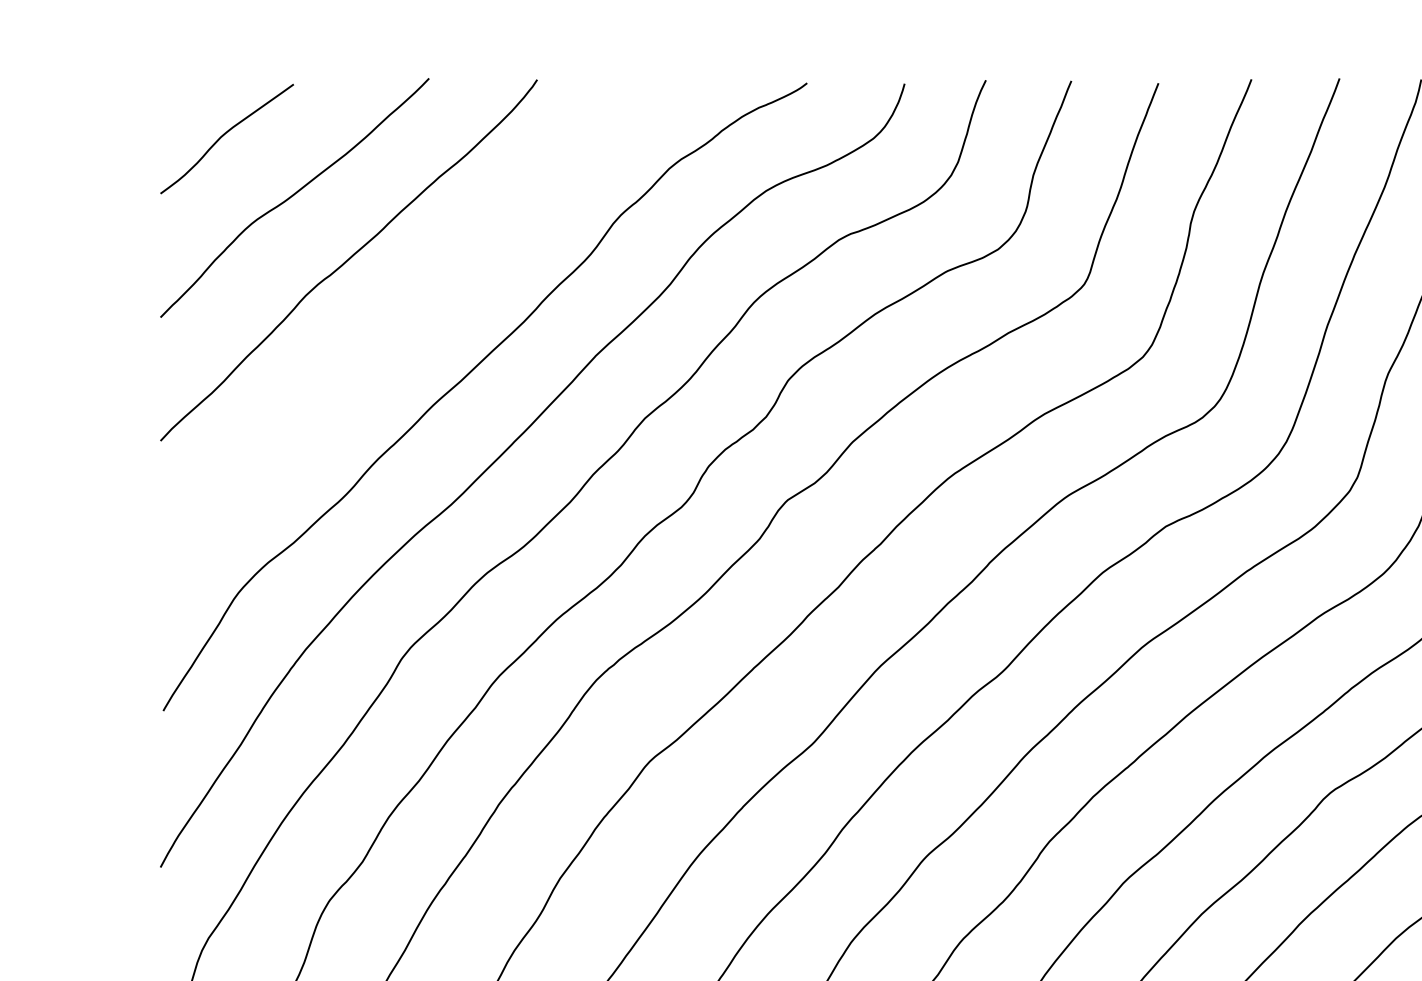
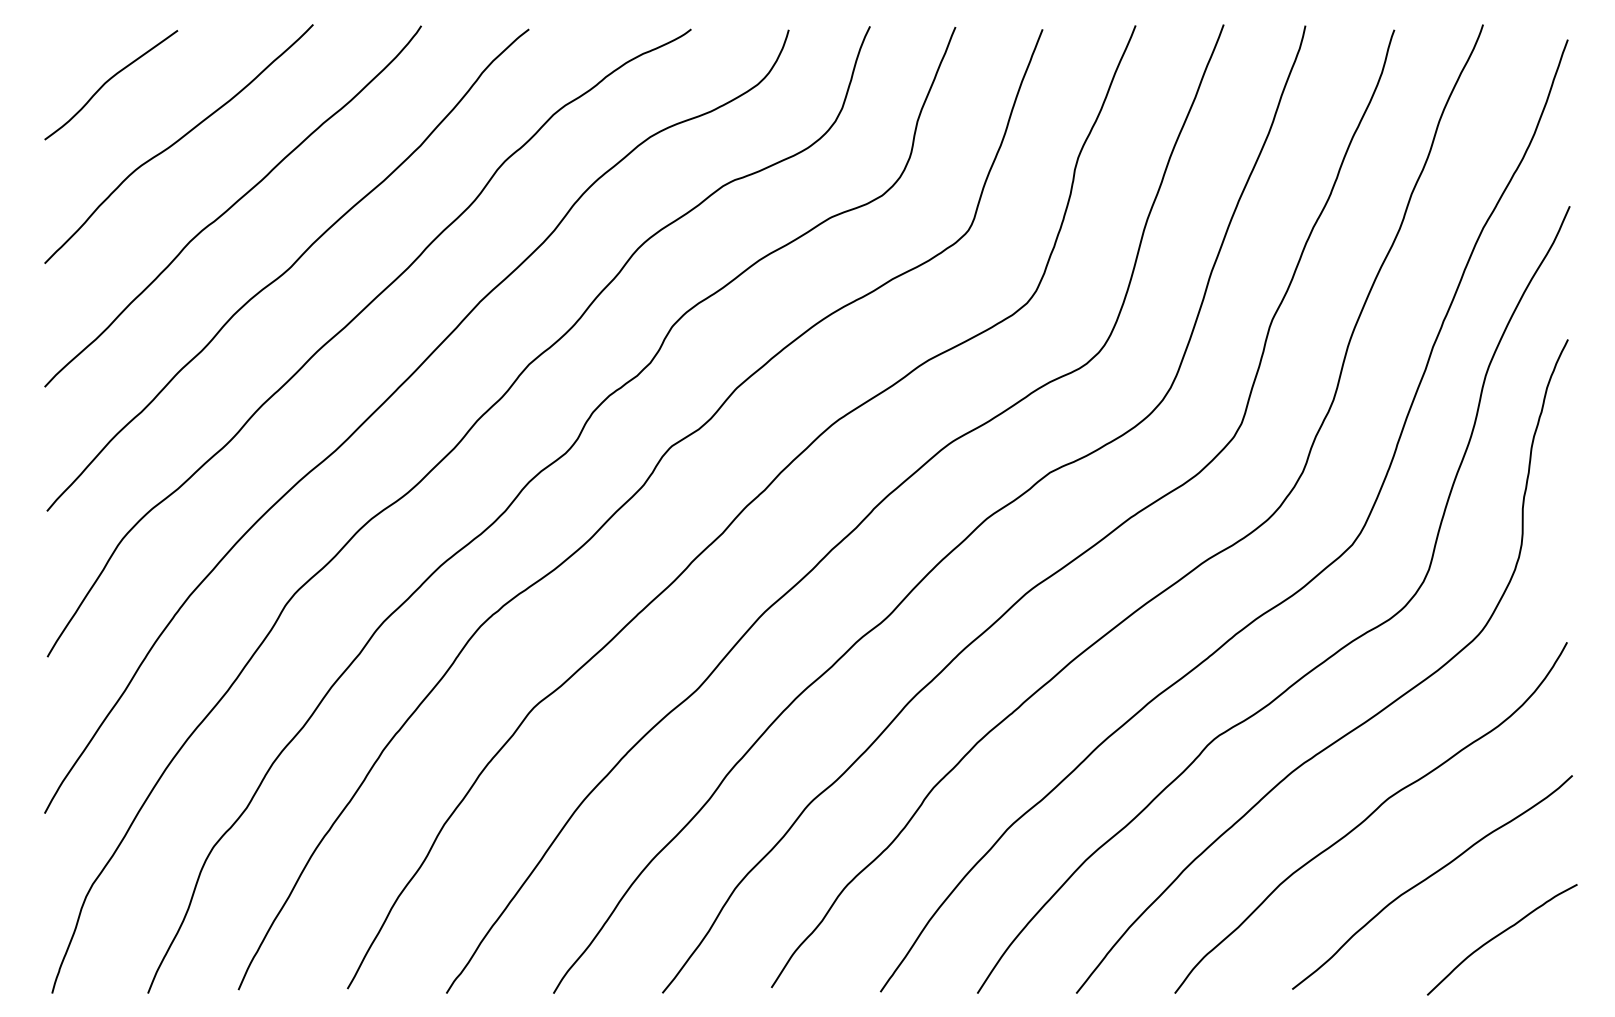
curve: (403, 323) -> (287, 269), added

